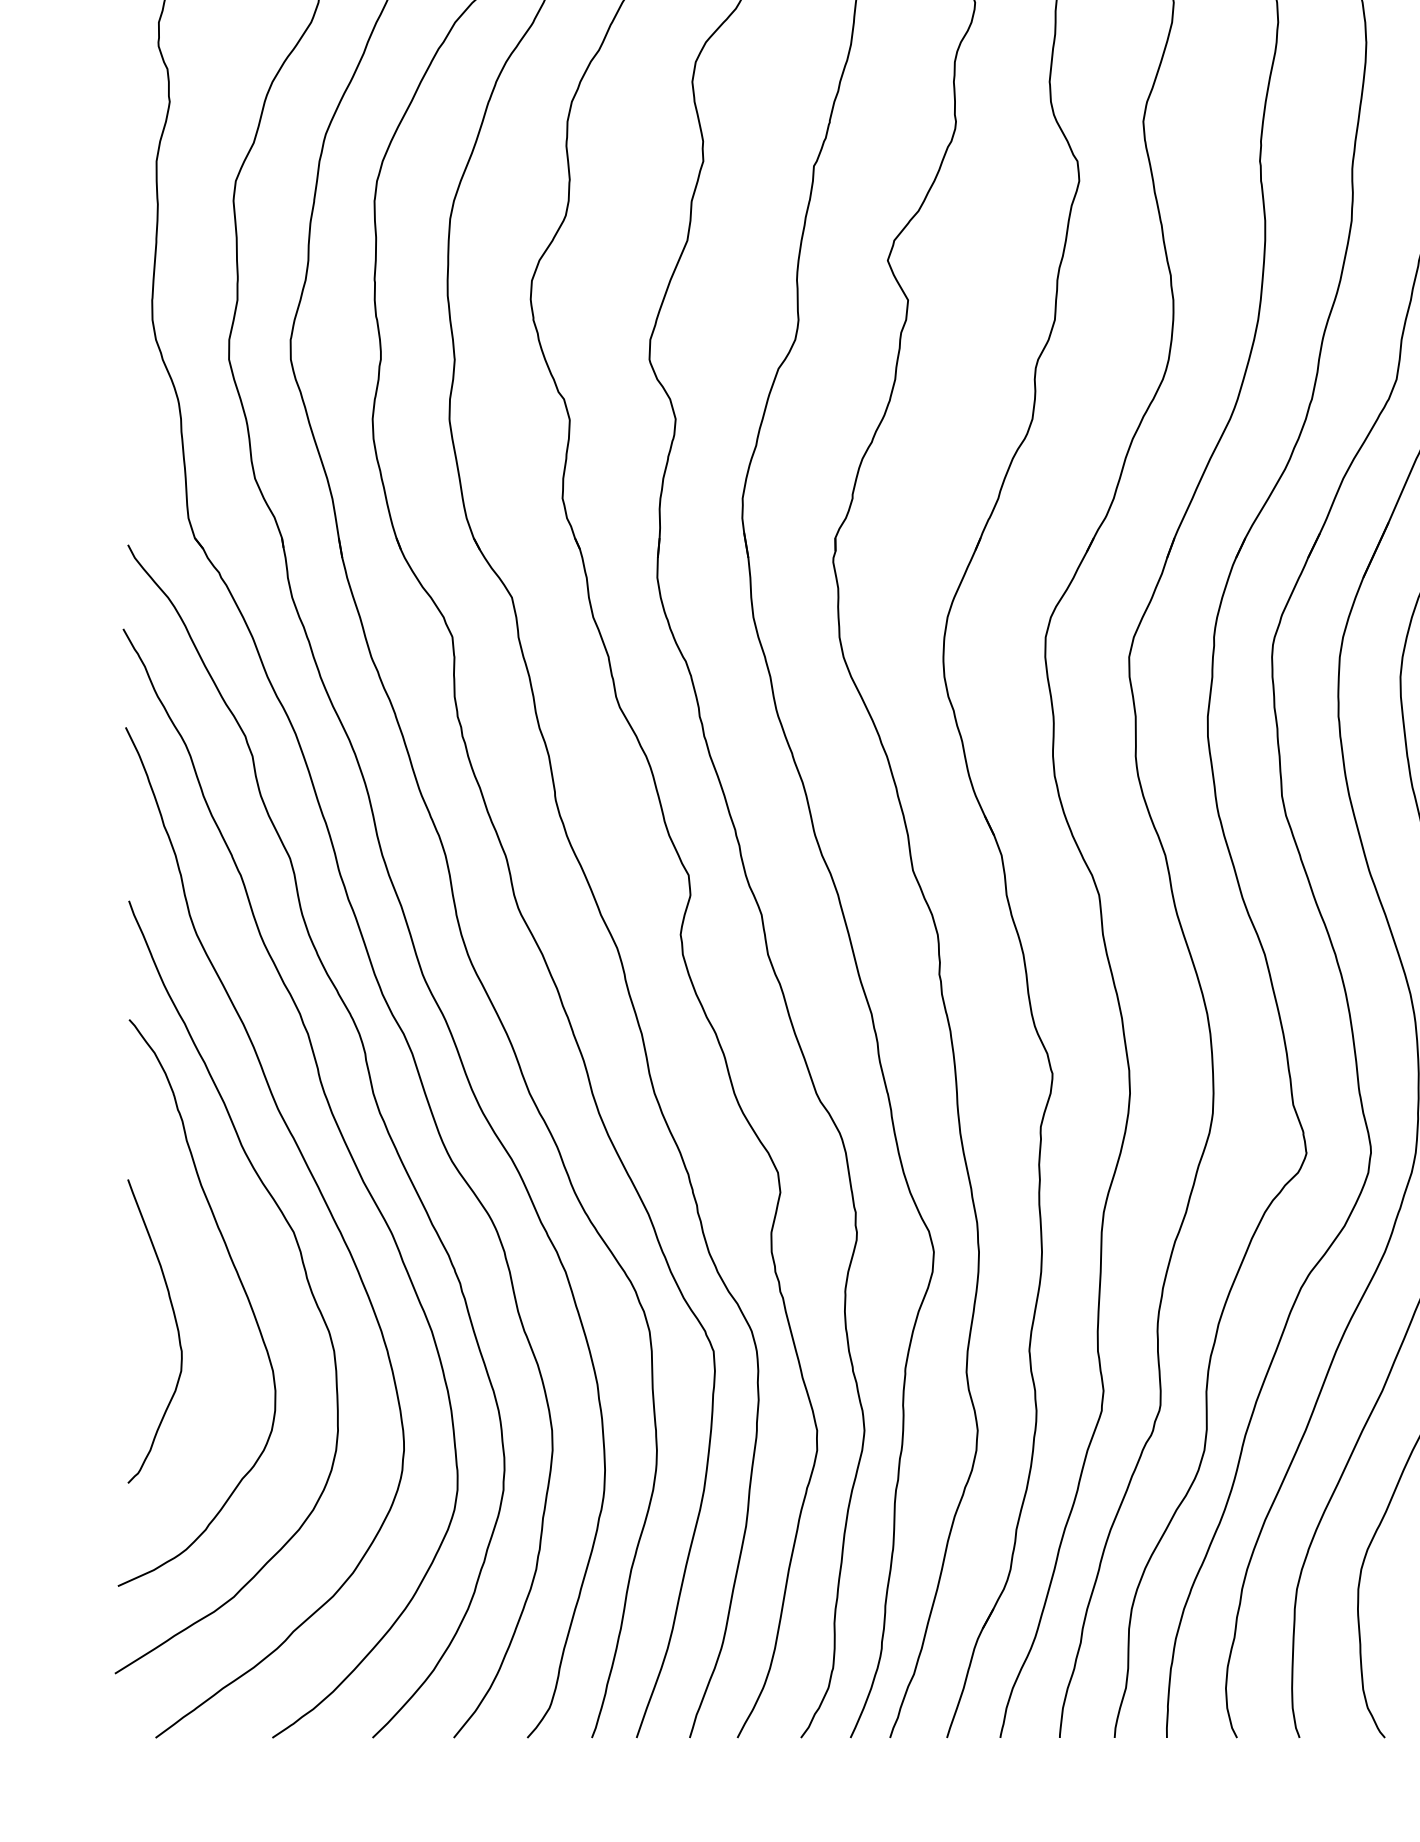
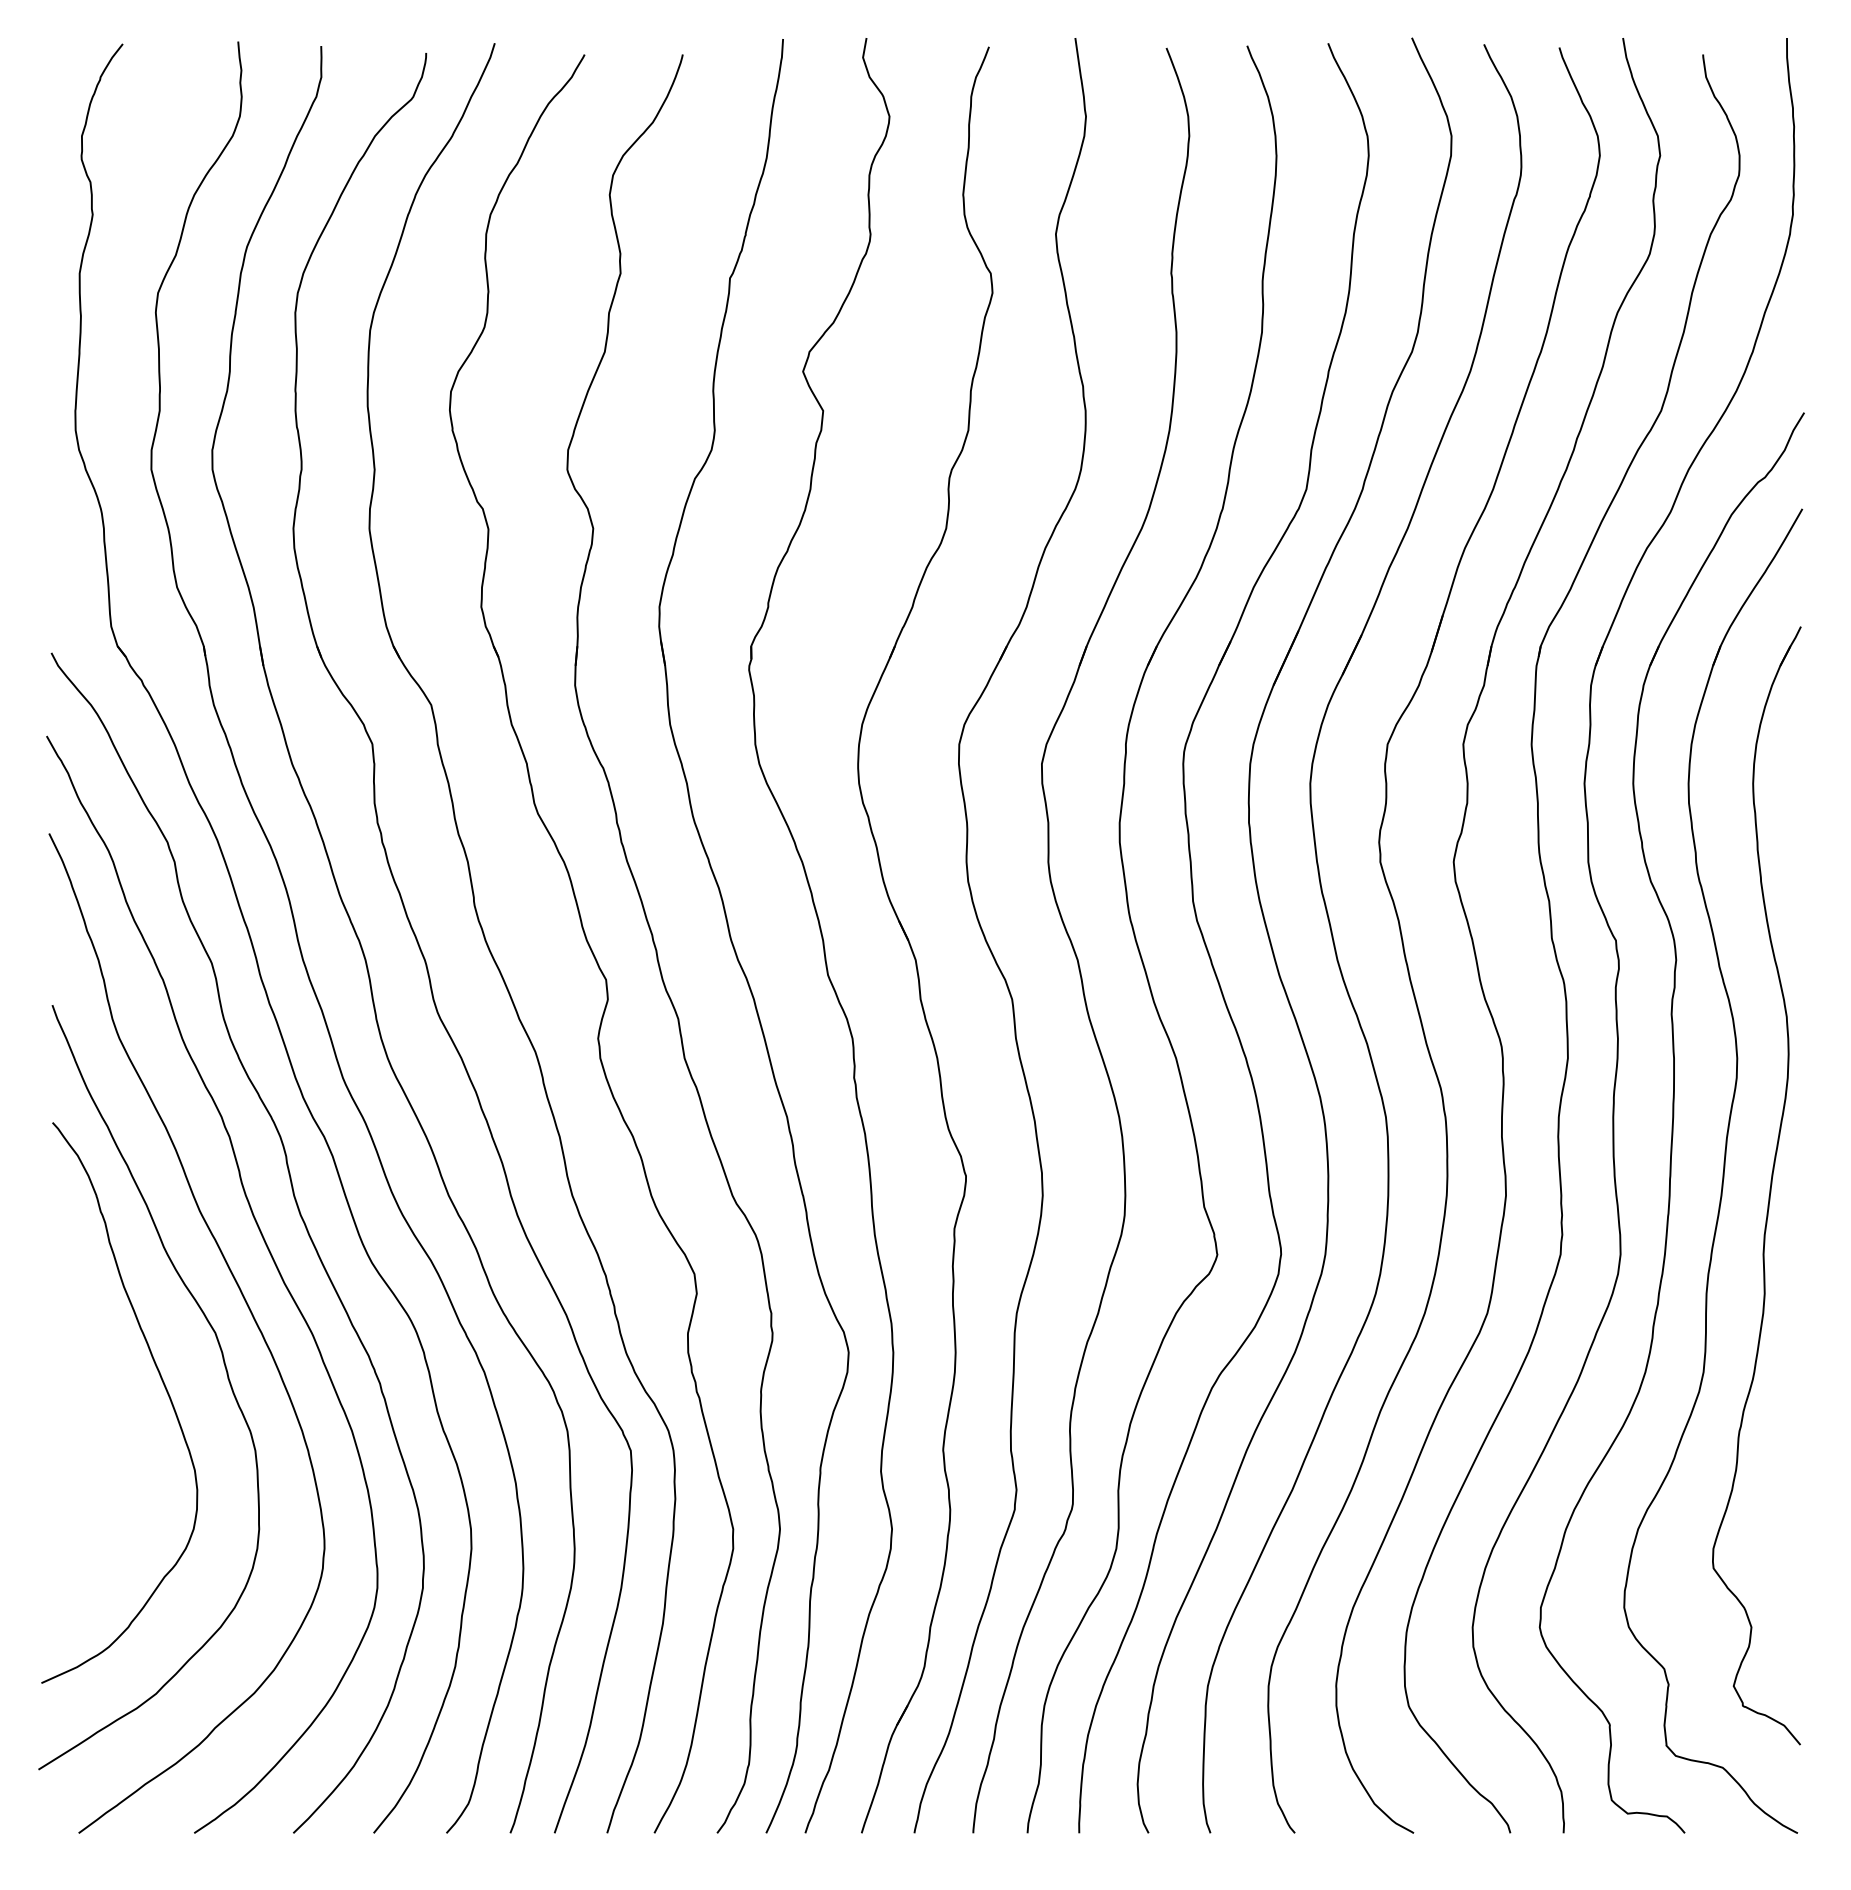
curve: (175, 1324) -> (98, 1424), removed

